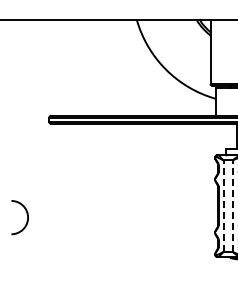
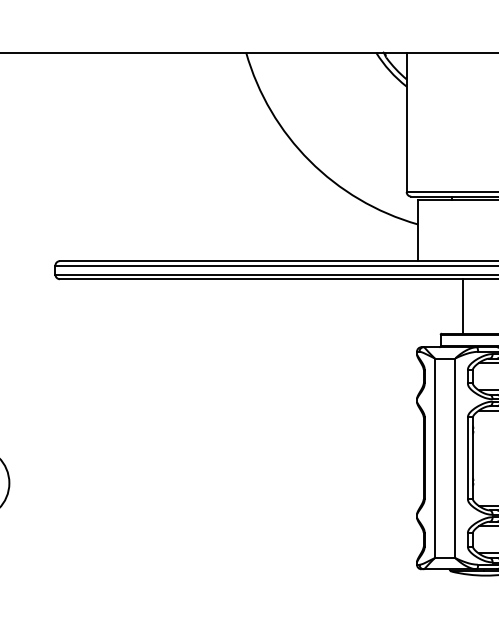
line: (223, 206) -> (434, 458), dashed -> solid
line: (232, 206) -> (454, 458), dashed -> solid

